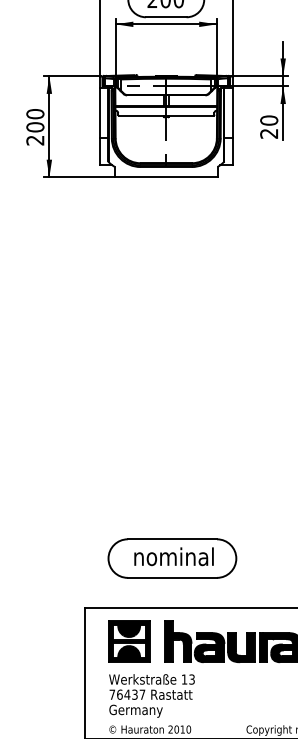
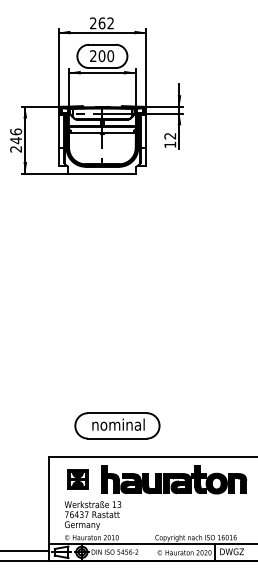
text: (35, 121) -> (16, 136), 200 -> 246
text: (269, 127) -> (170, 140), 20 -> 12
part: (172, 557) -> (117, 425), moved
part: (128, 641) -> (77, 479), size x0.7

